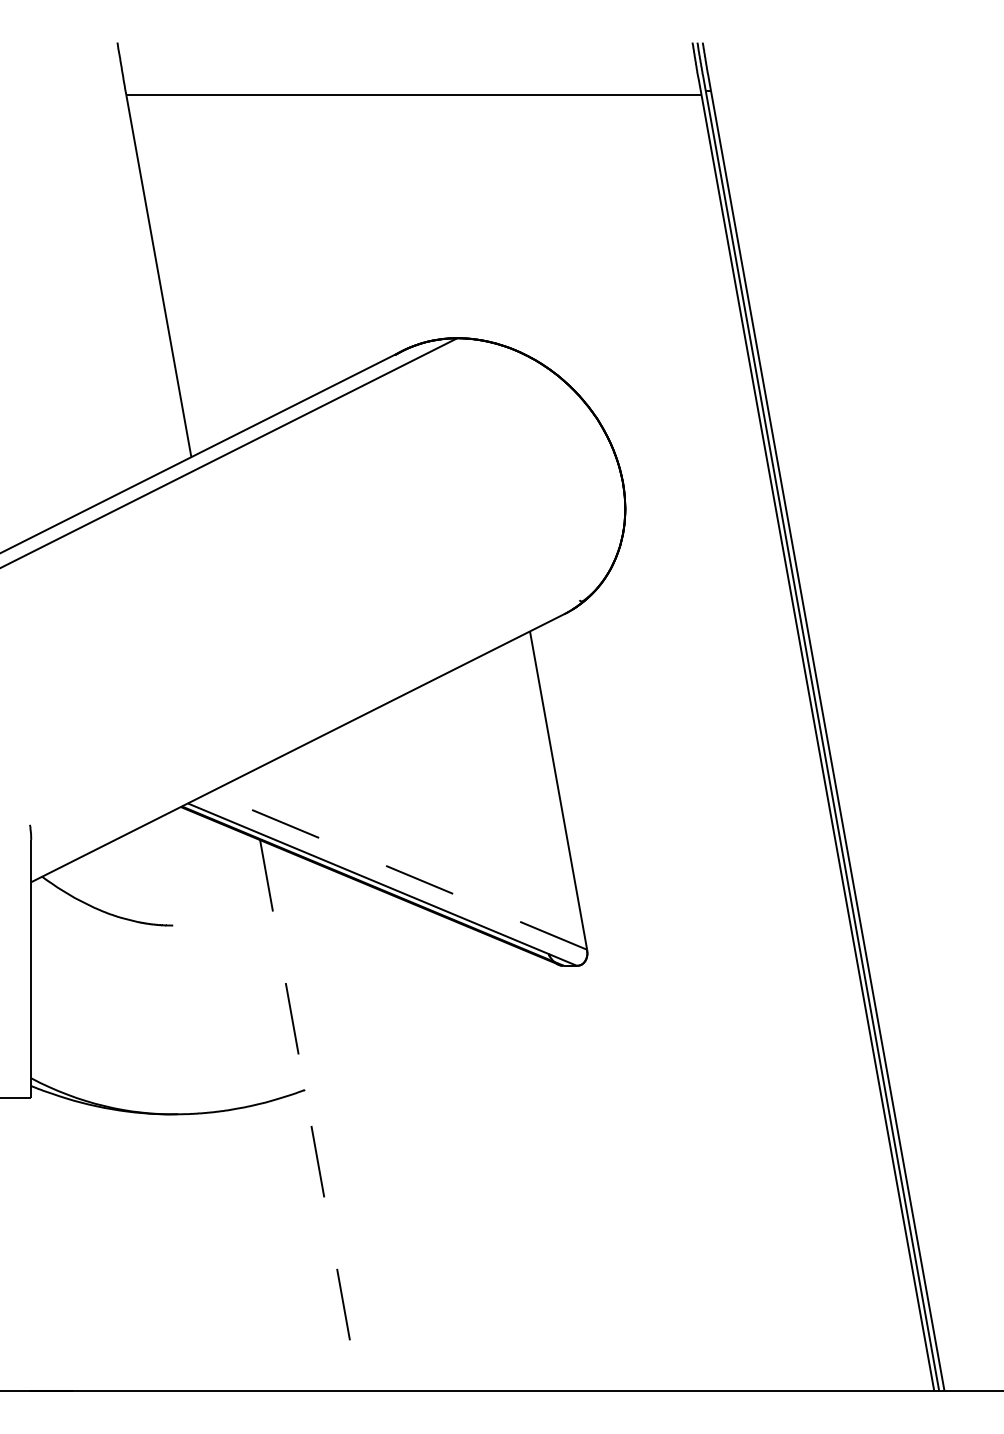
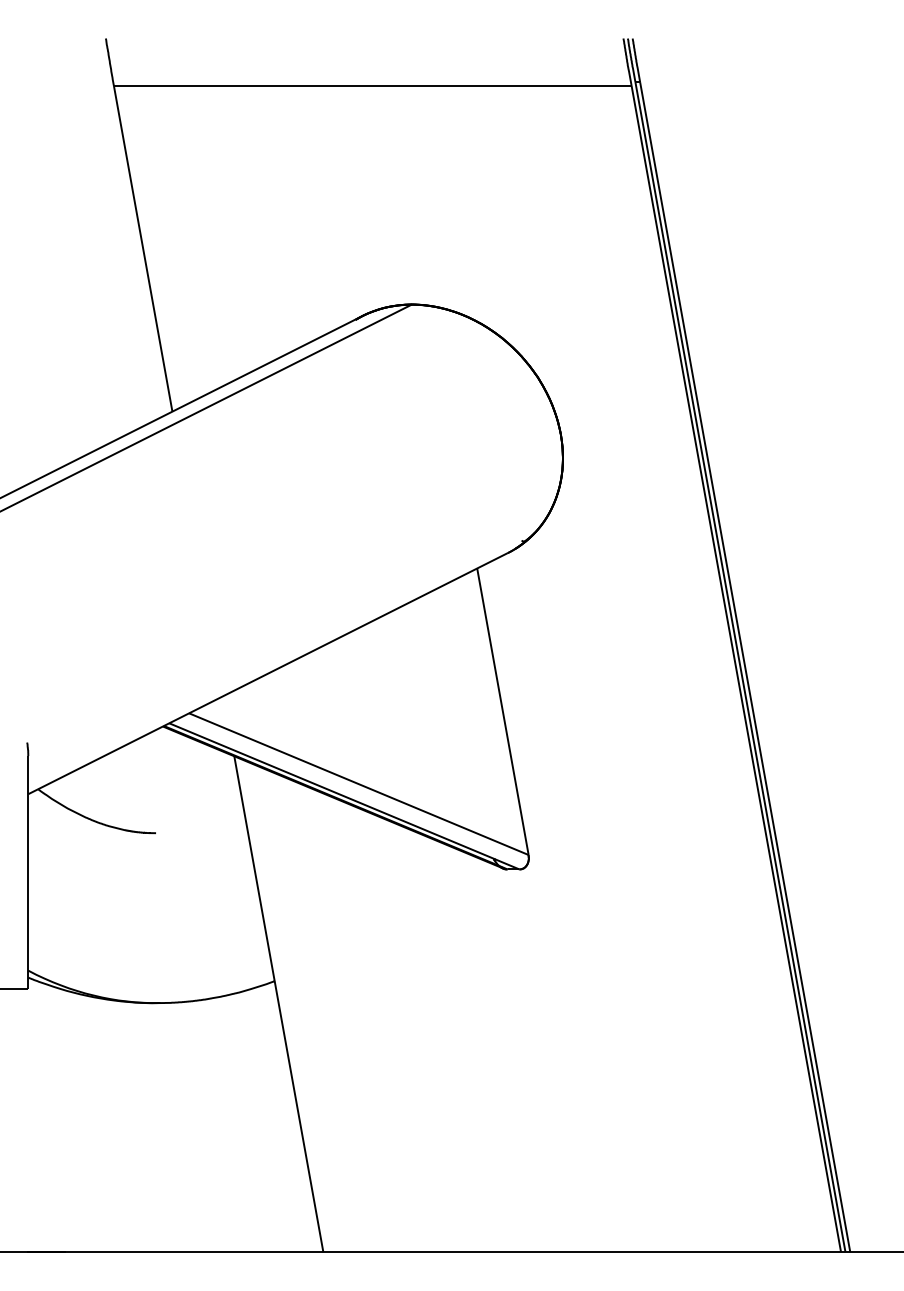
line: (398, 871) -> (358, 784), dashed -> solid
line: (309, 1115) -> (278, 1004), dashed -> solid

